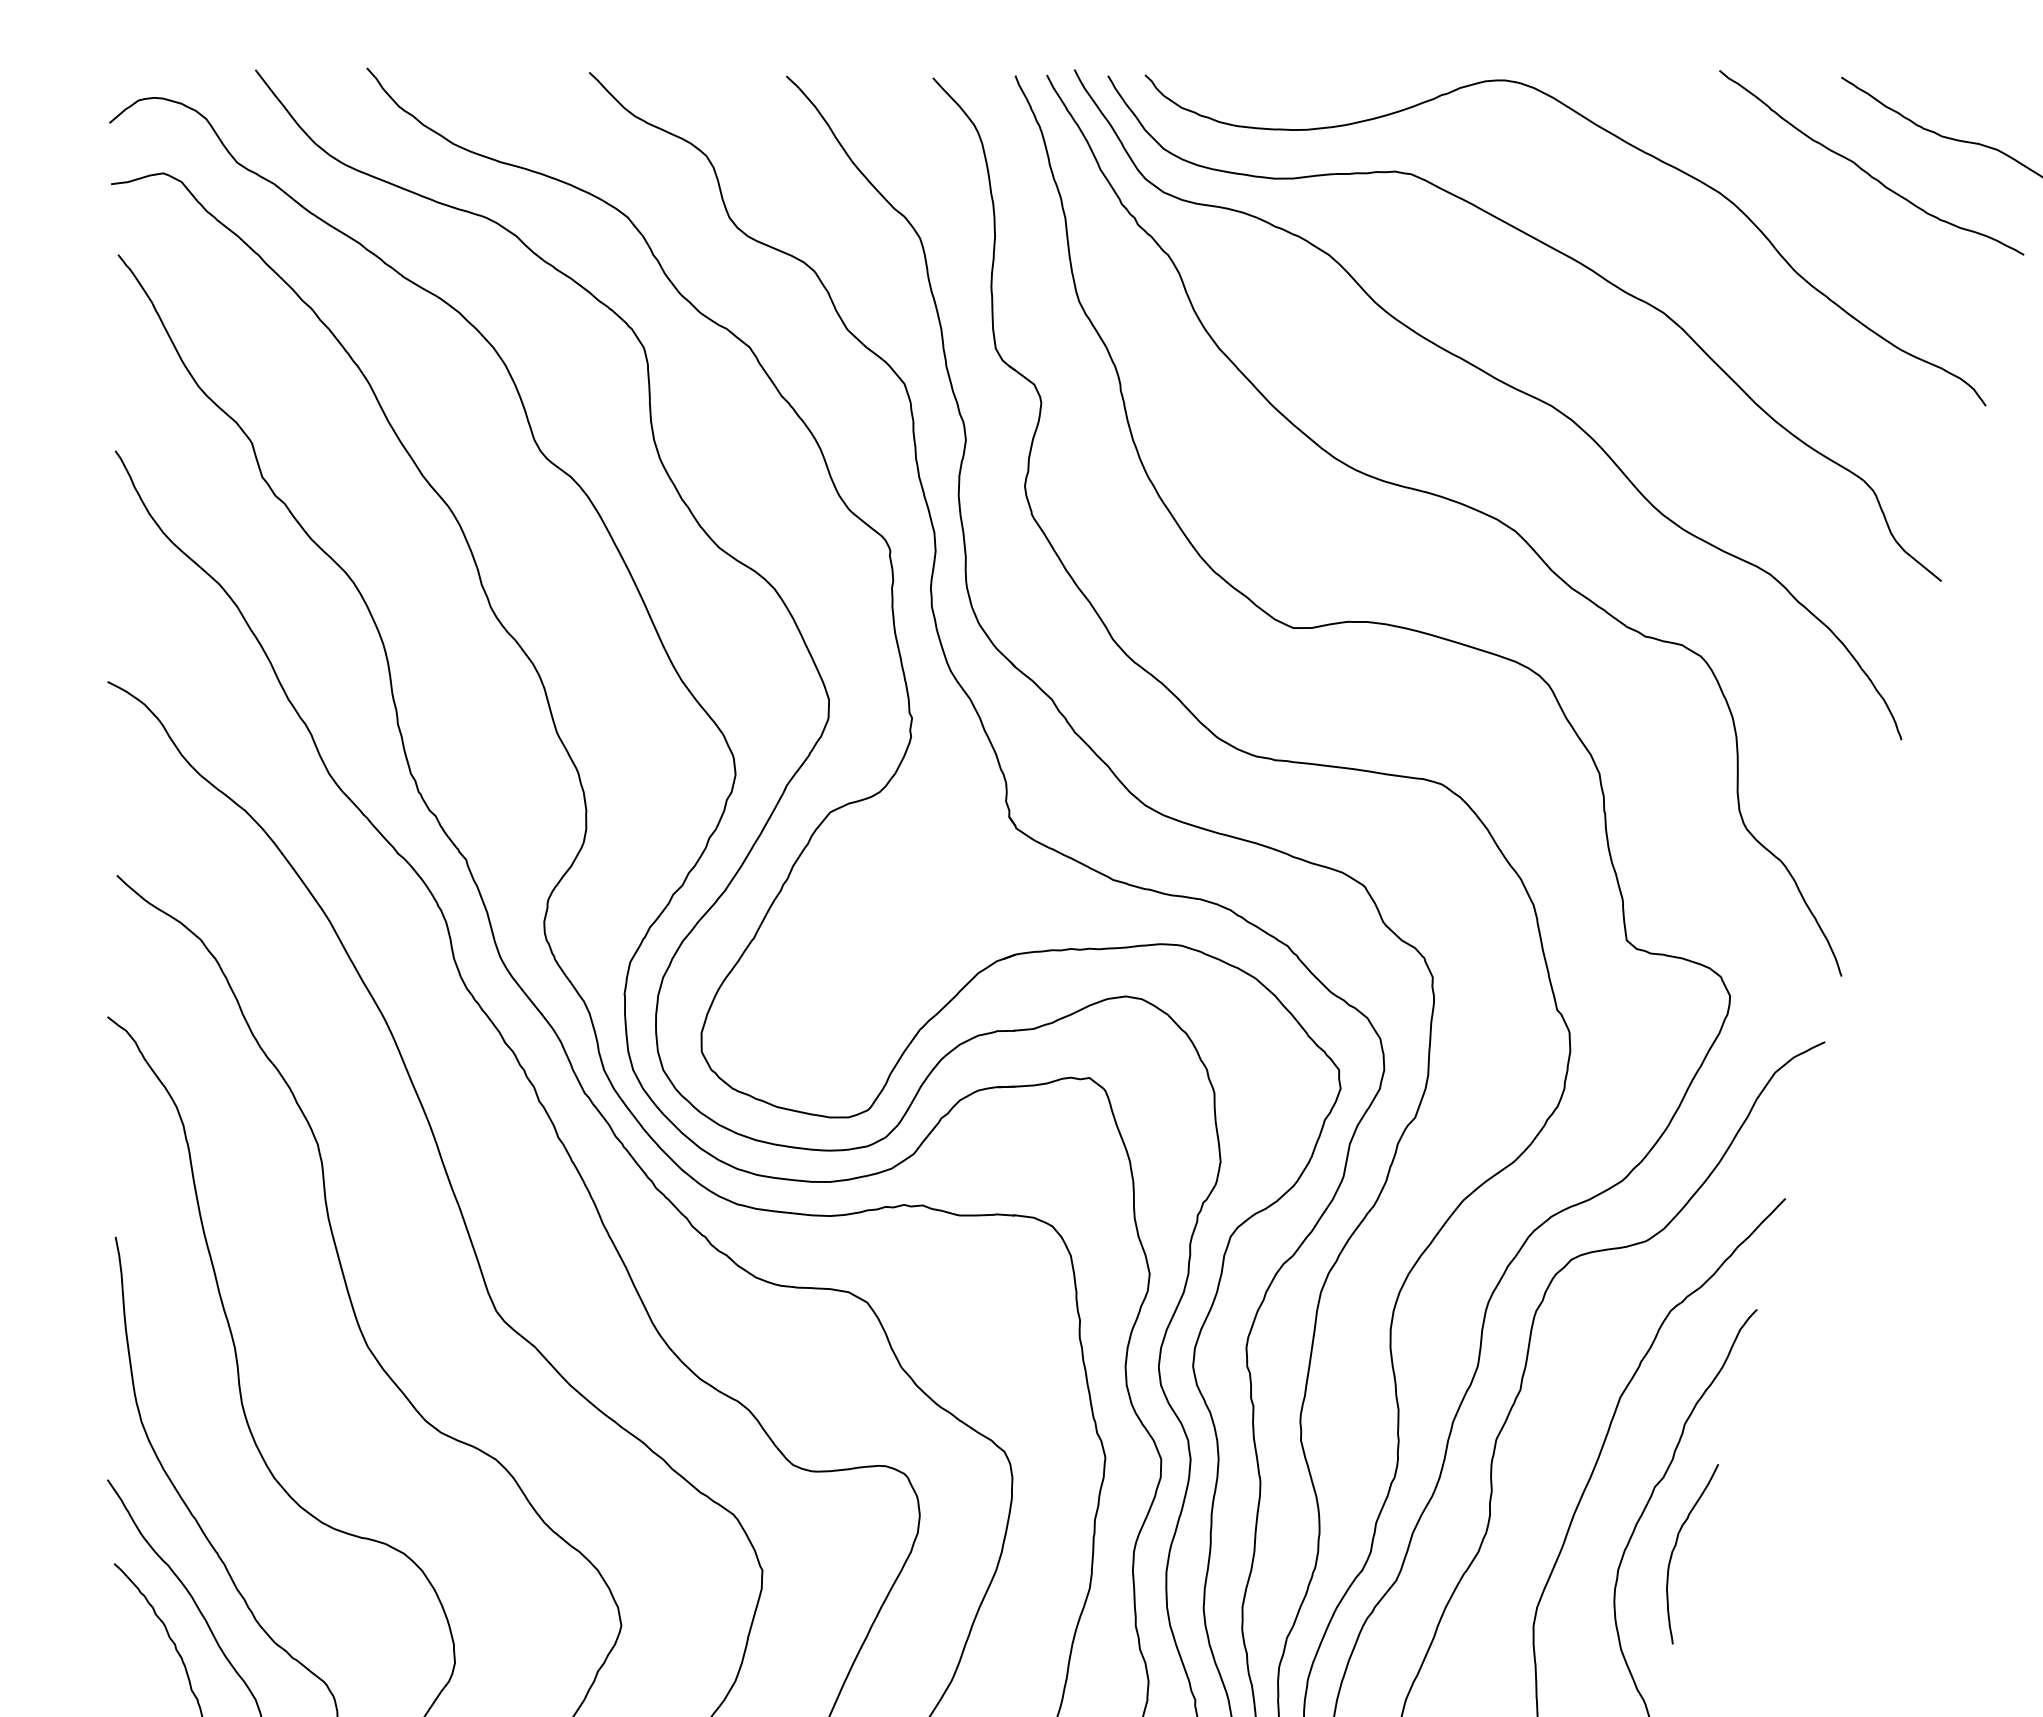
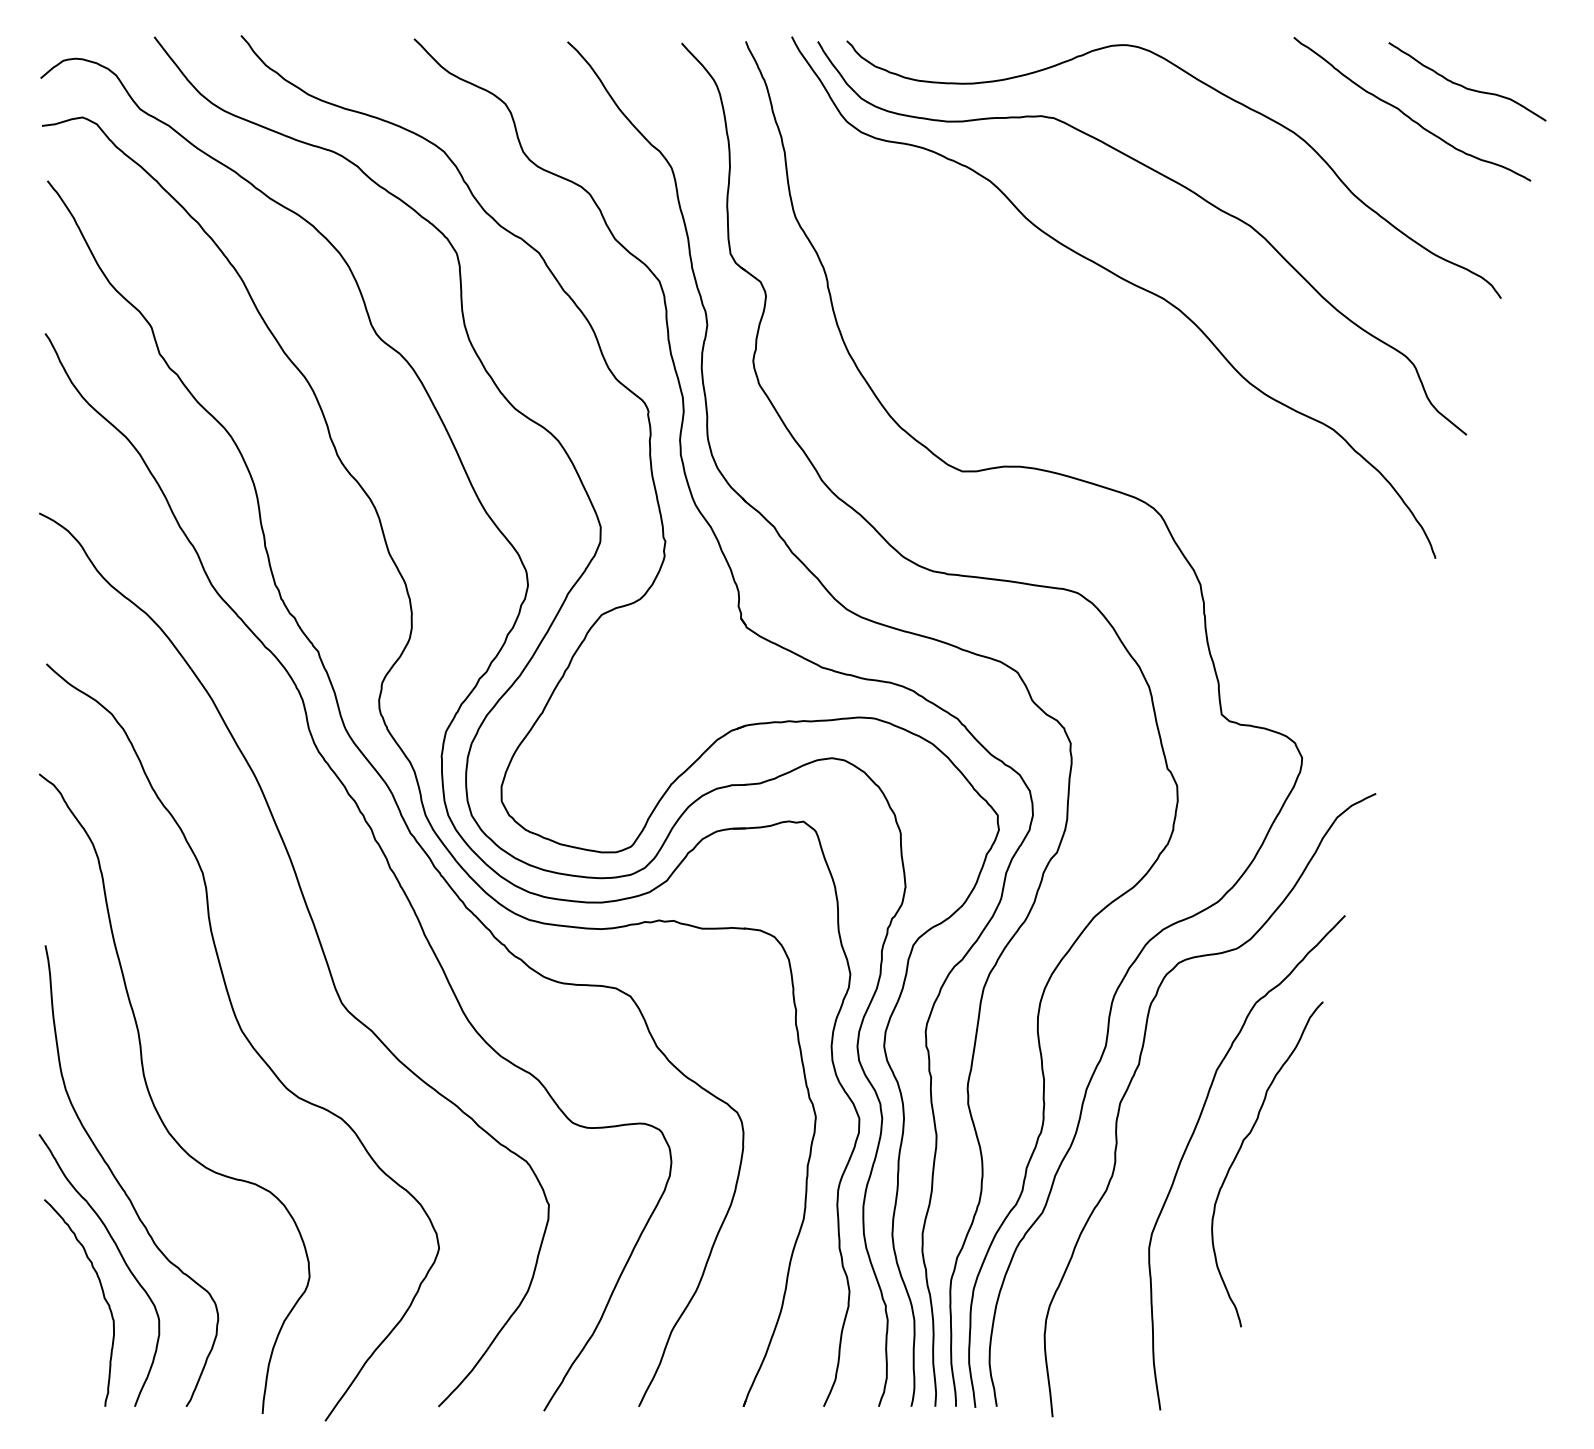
curve: (1455, 503) -> (1088, 374), removed
curve: (1676, 1546) -> (1260, 1186), removed

